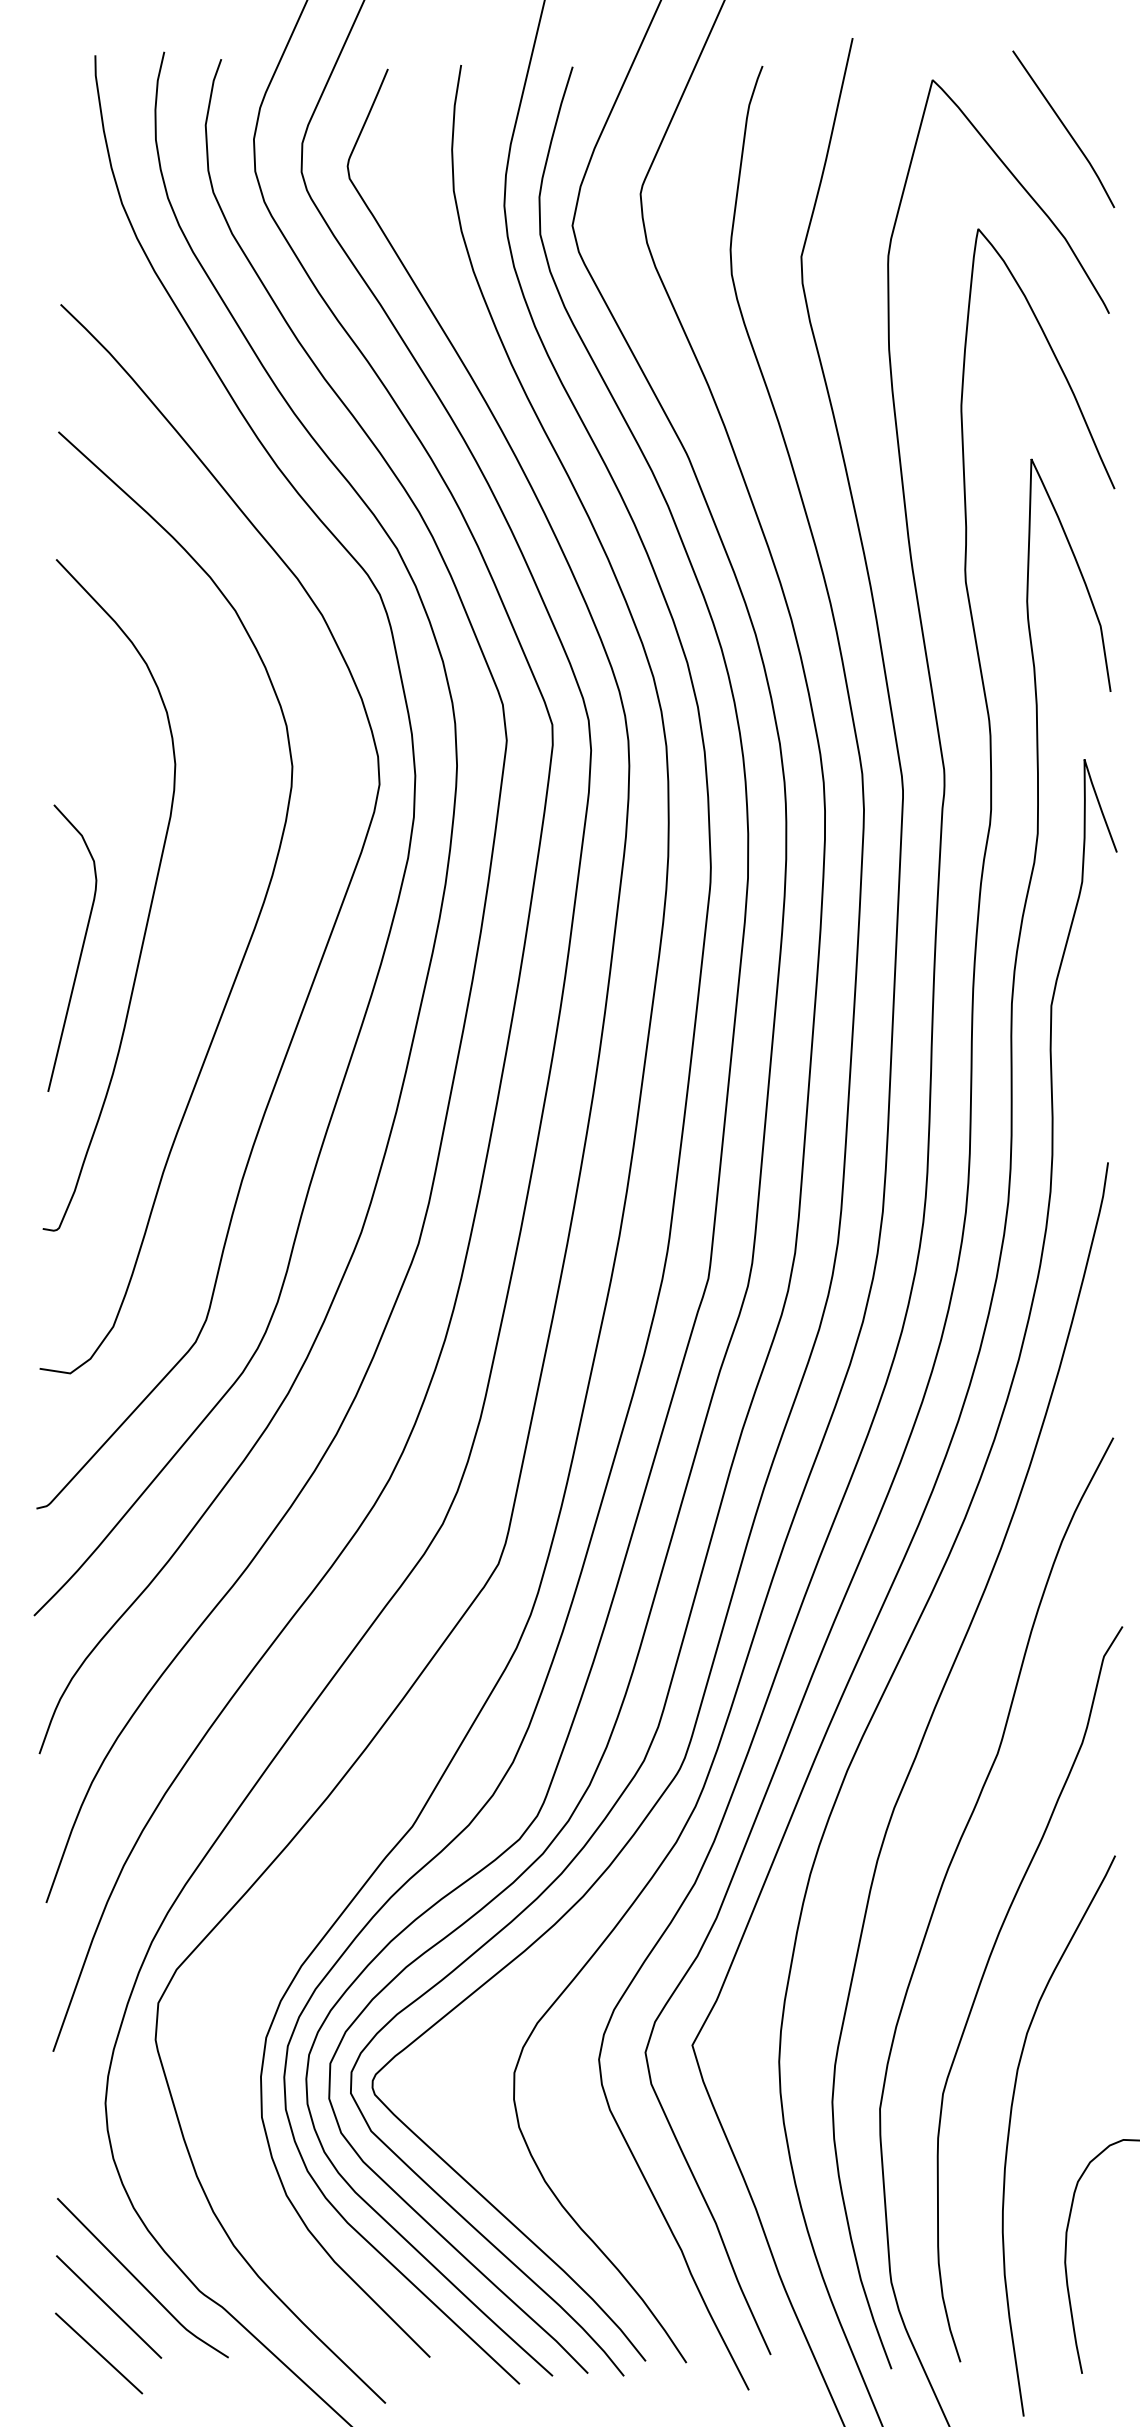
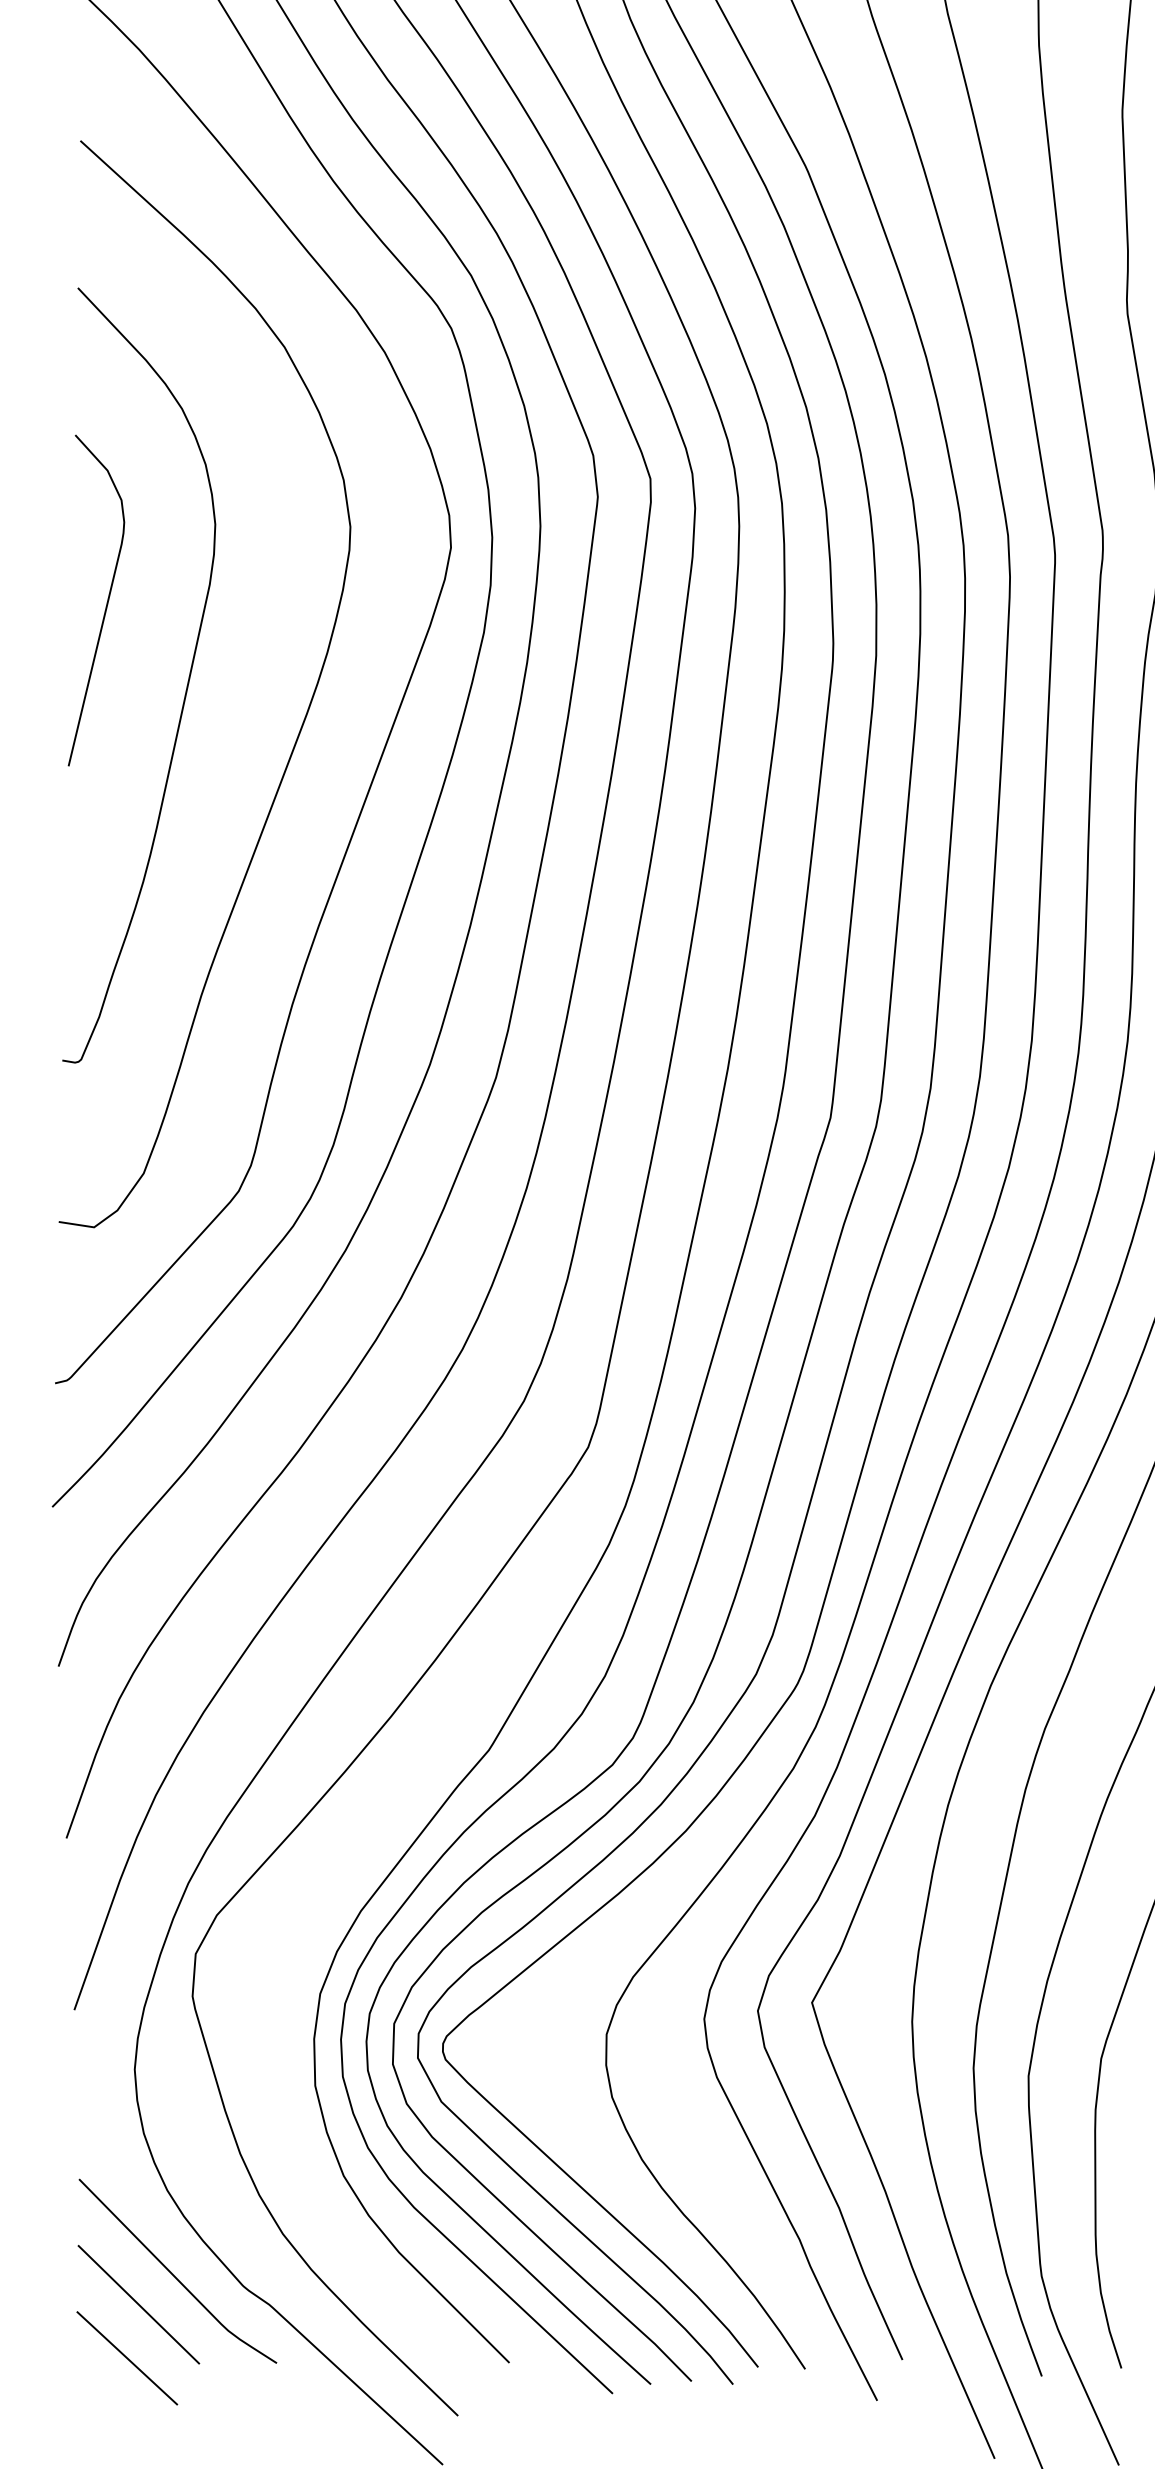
curve: (80, 951) -> (105, 604), moved

